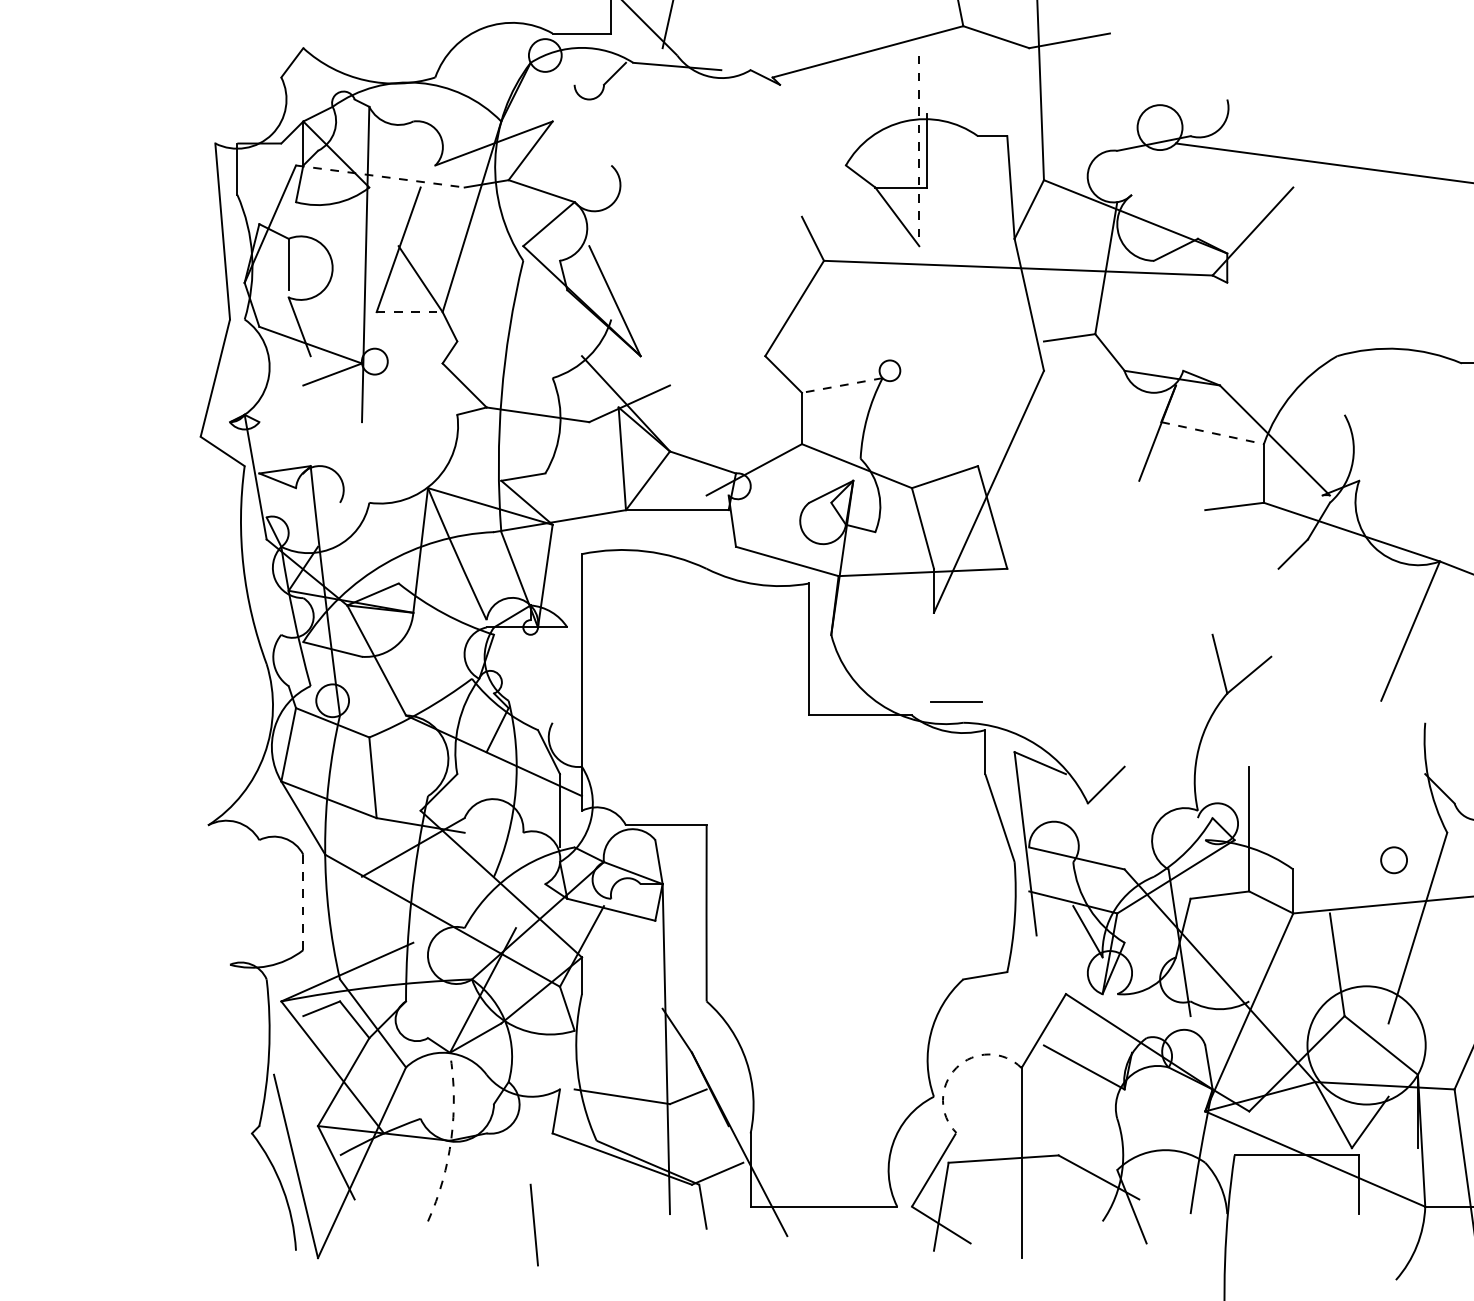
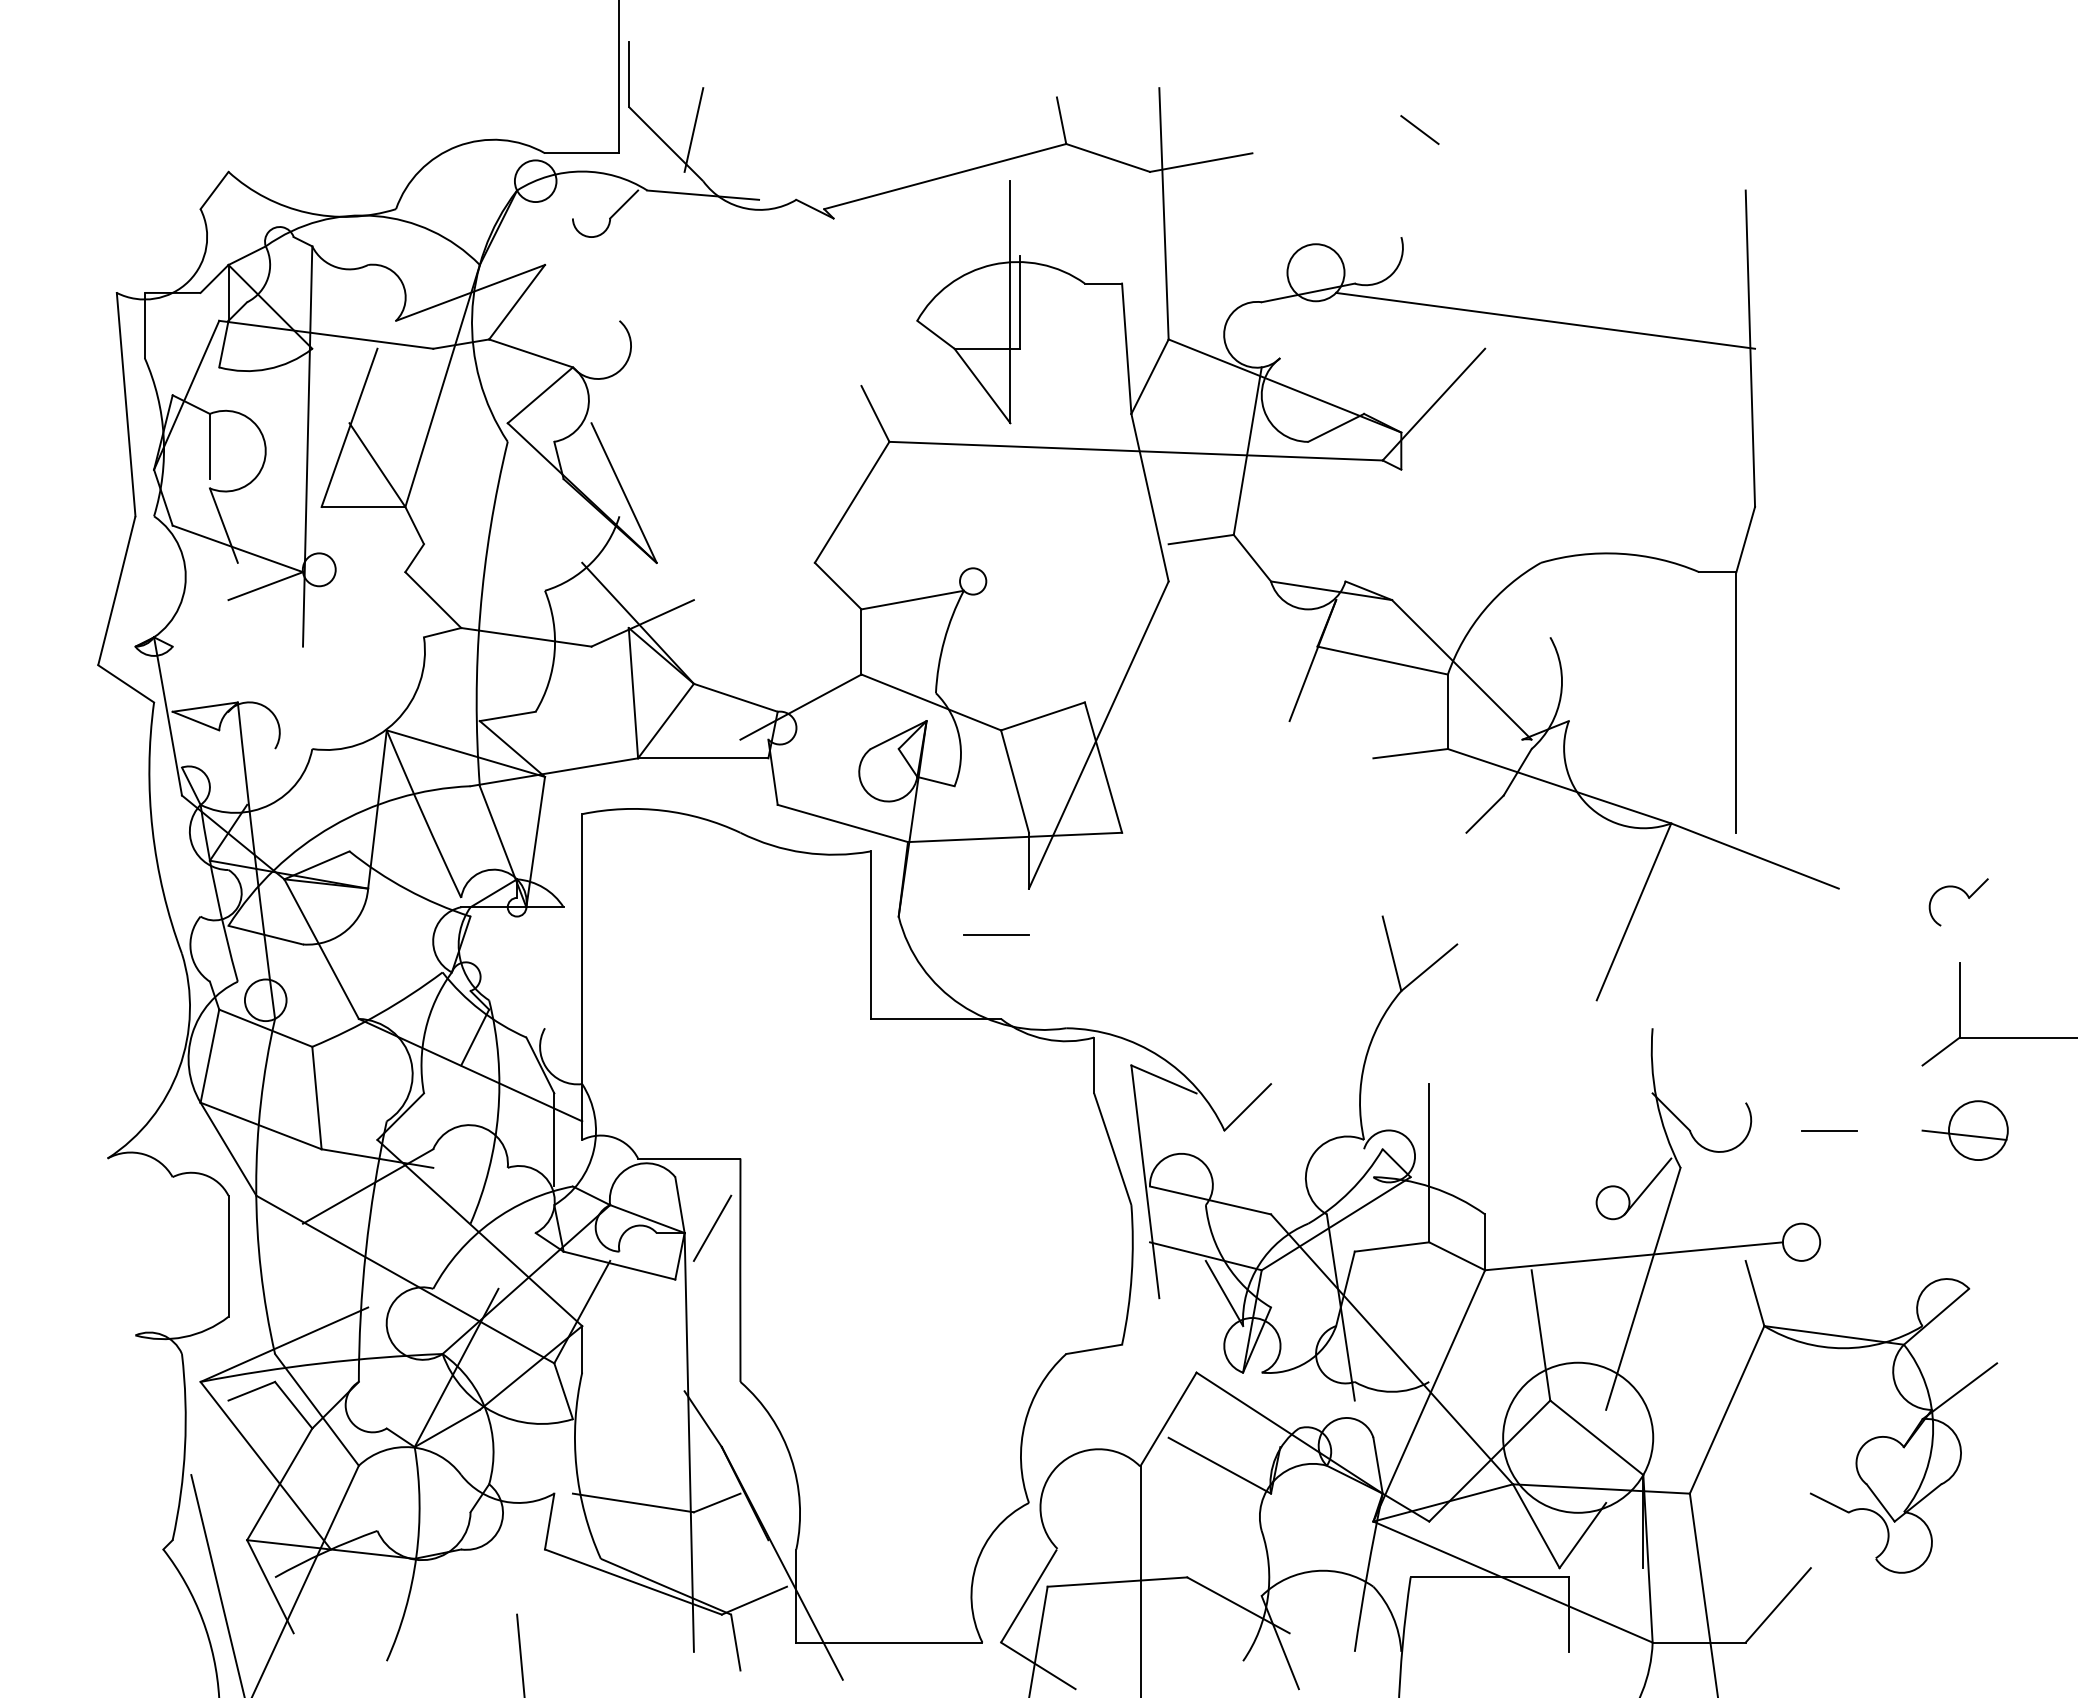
line: (1241, 15) -> (1419, 130), added
line: (919, 151) -> (1010, 302), dashed -> solid
line: (380, 176) -> (326, 334), dashed -> solid
line: (409, 312) -> (363, 507), dashed -> solid
line: (842, 385) -> (912, 600), dashed -> solid
line: (1212, 433) -> (1382, 660), dashed -> solid
line: (956, 701) -> (996, 934), moved
line: (1421, 847) -> (1647, 1186), added
line: (684, 879) -> (712, 1227), added
line: (303, 901) -> (228, 1255), dashed -> solid
arc: (956, 1068) -> (1057, 1466), dashed -> solid
arc: (451, 1138) -> (416, 1556), dashed -> solid

